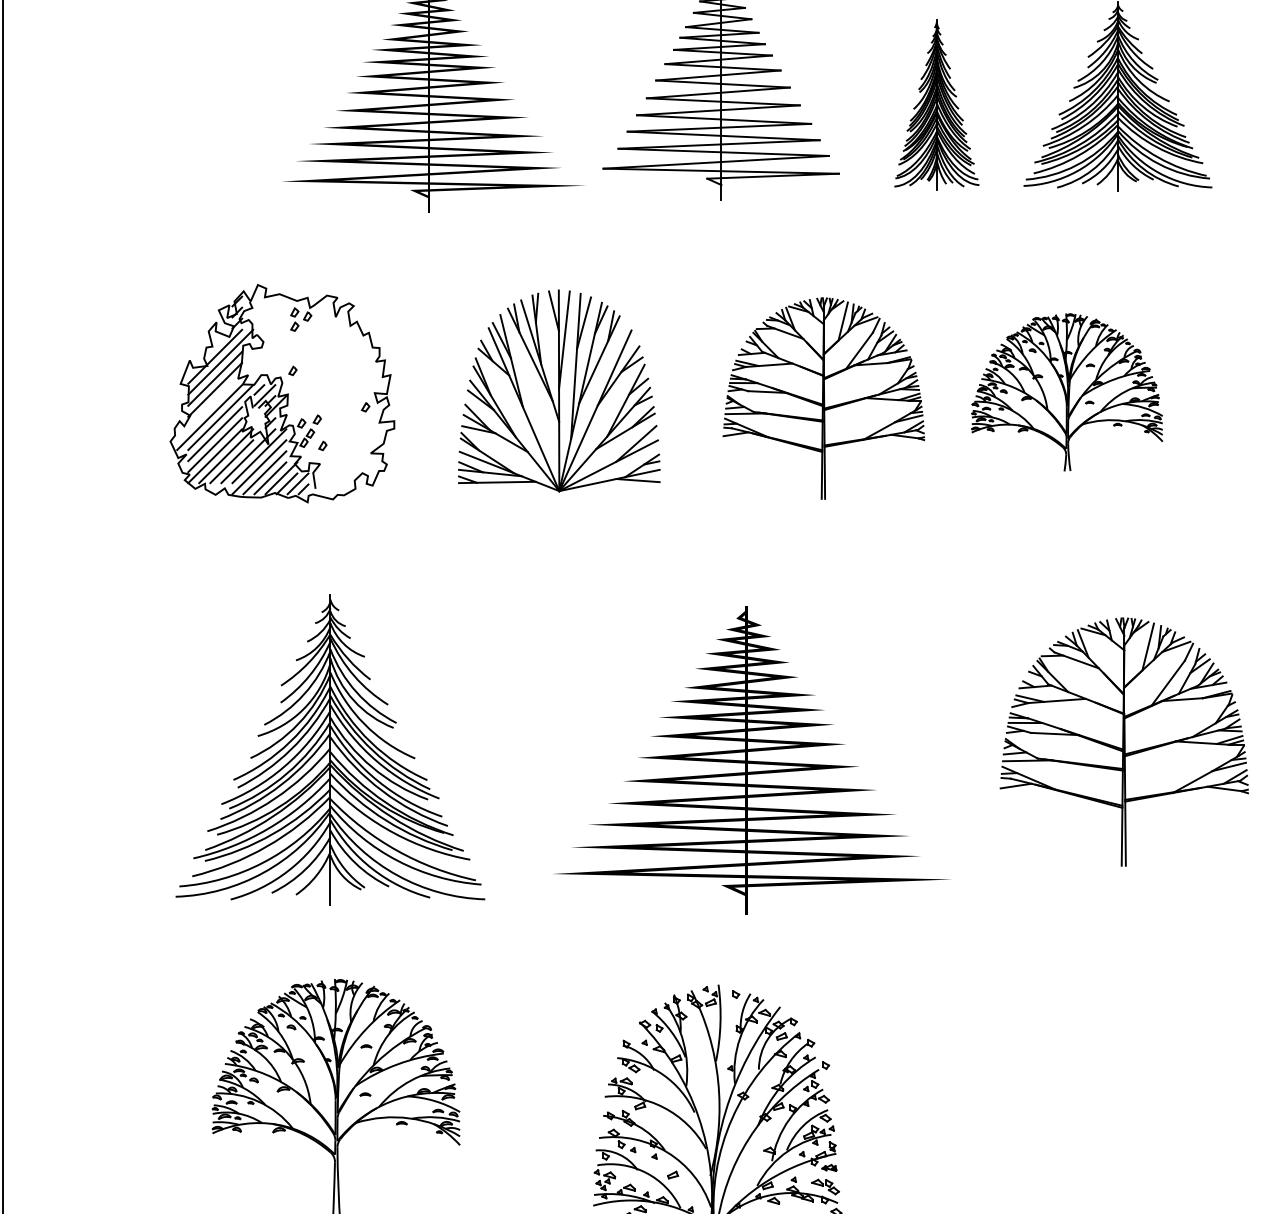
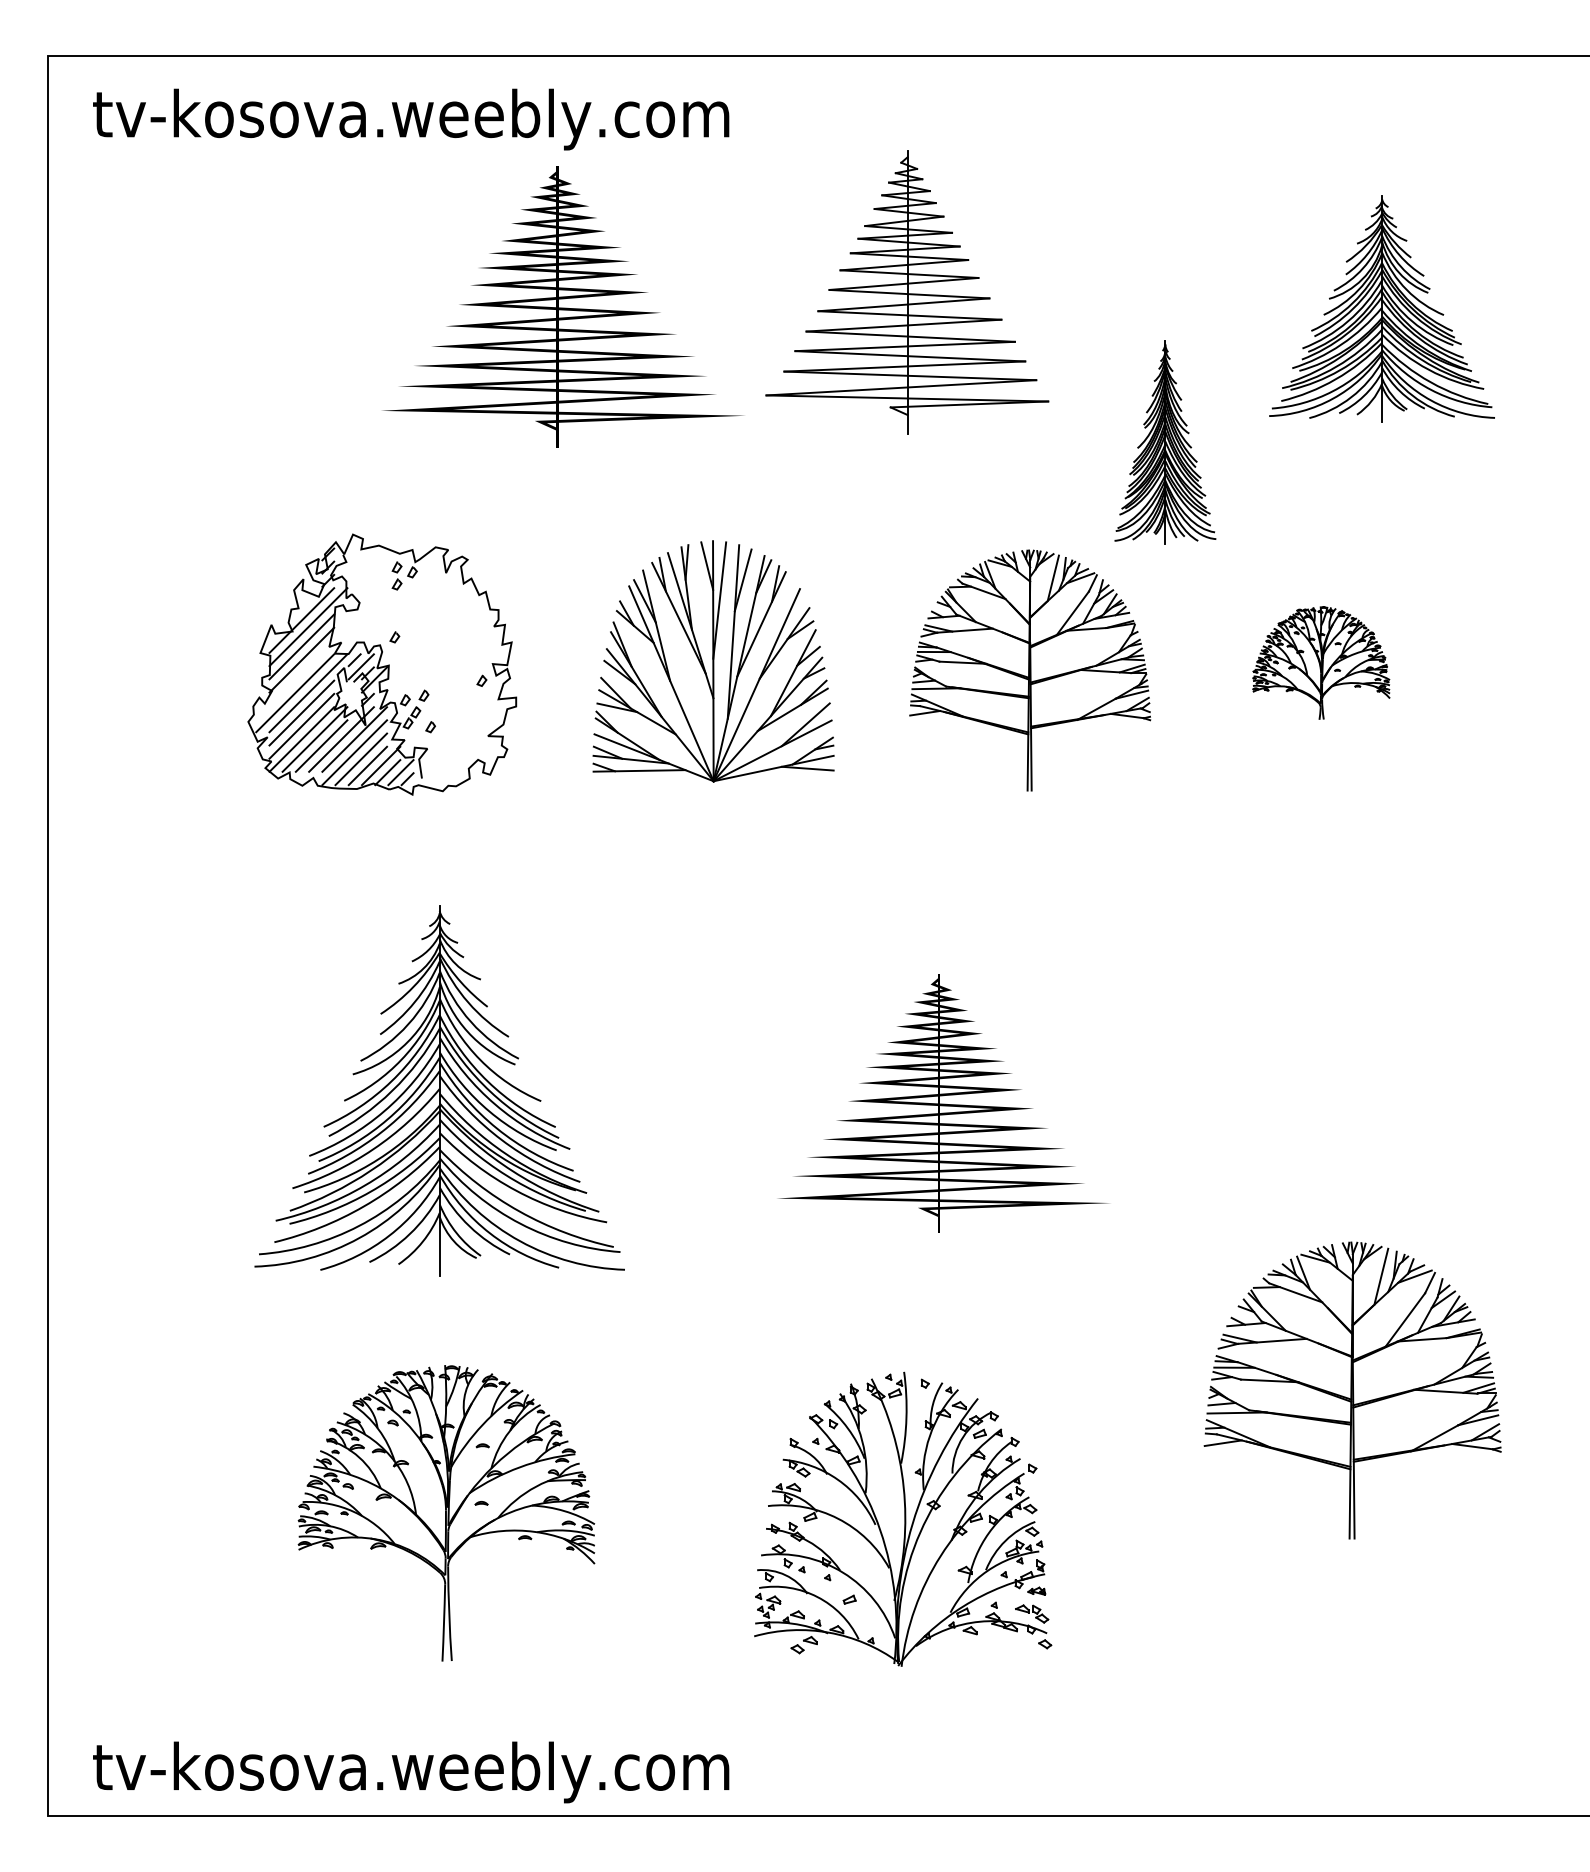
part: (936, 104) -> (1165, 442), moved
part: (1067, 391) -> (1321, 662), size x0.6
part: (1124, 742) -> (1352, 1390), moved
part: (750, 759) -> (942, 1102), size x0.7

